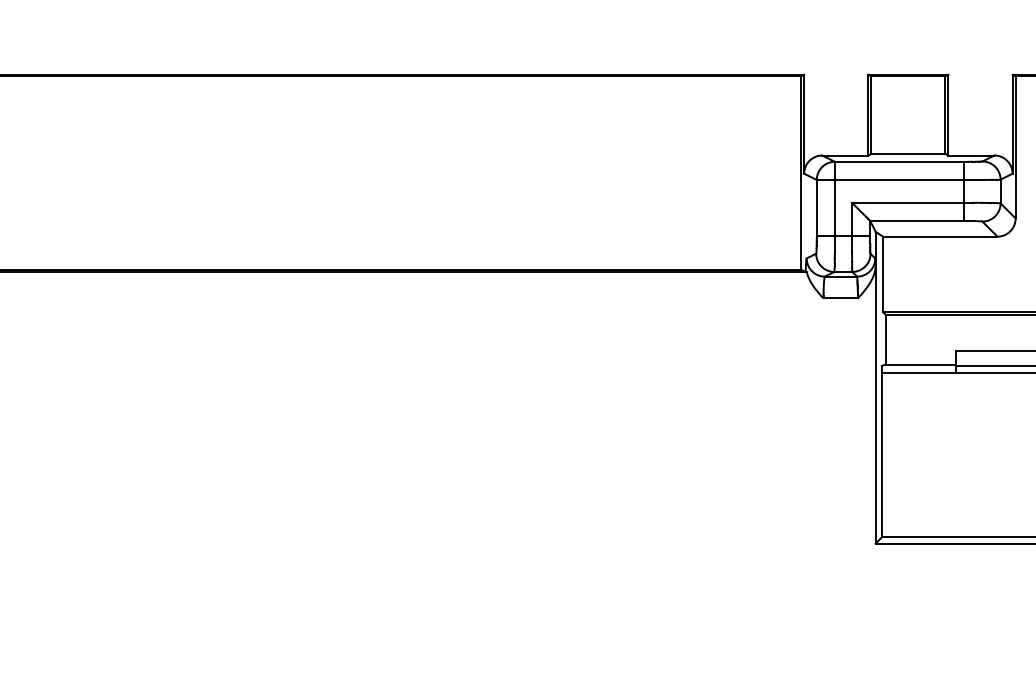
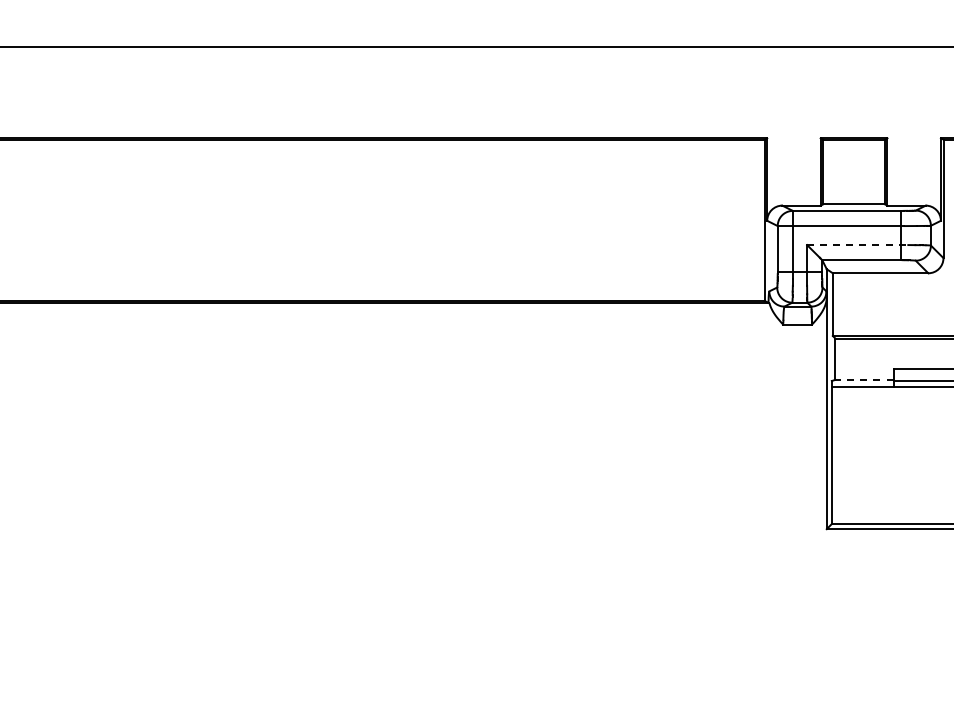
line: (912, 203) -> (857, 245), solid -> dashed
line: (919, 364) -> (863, 379), solid -> dashed

